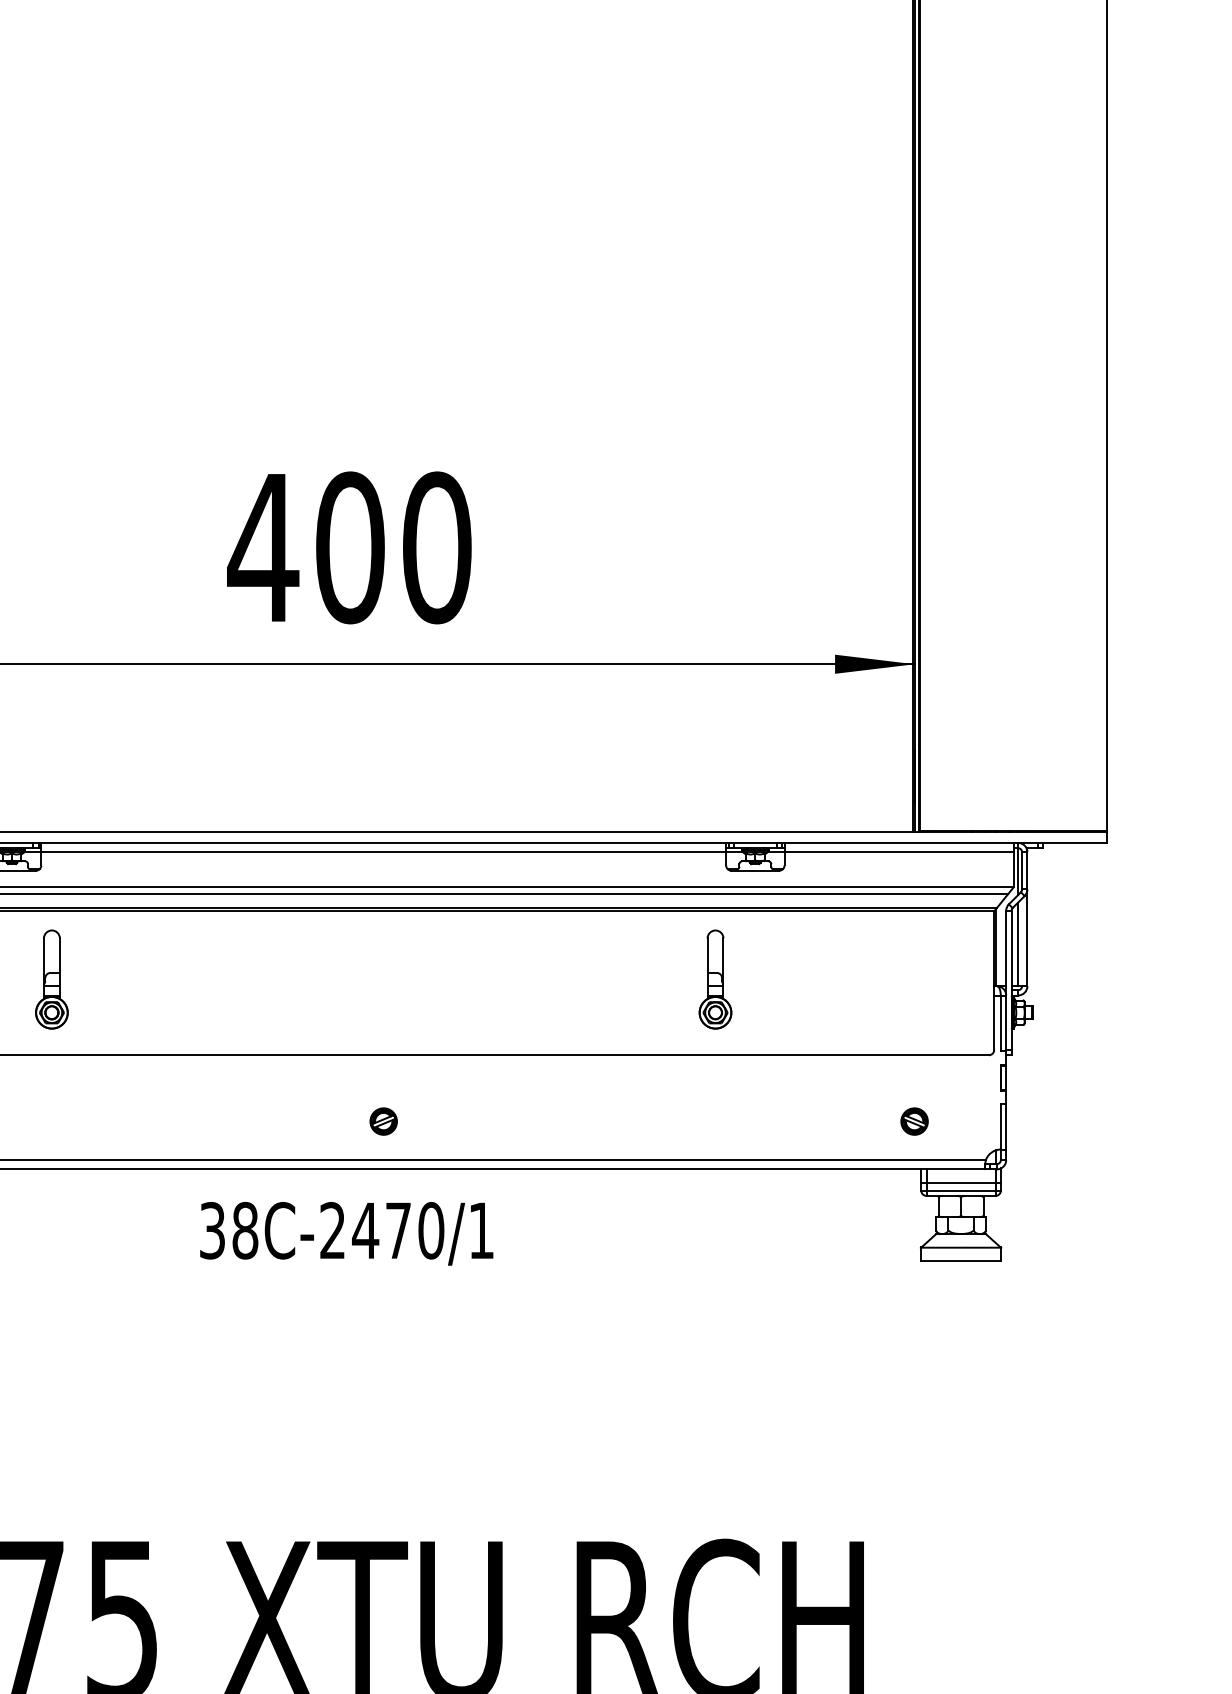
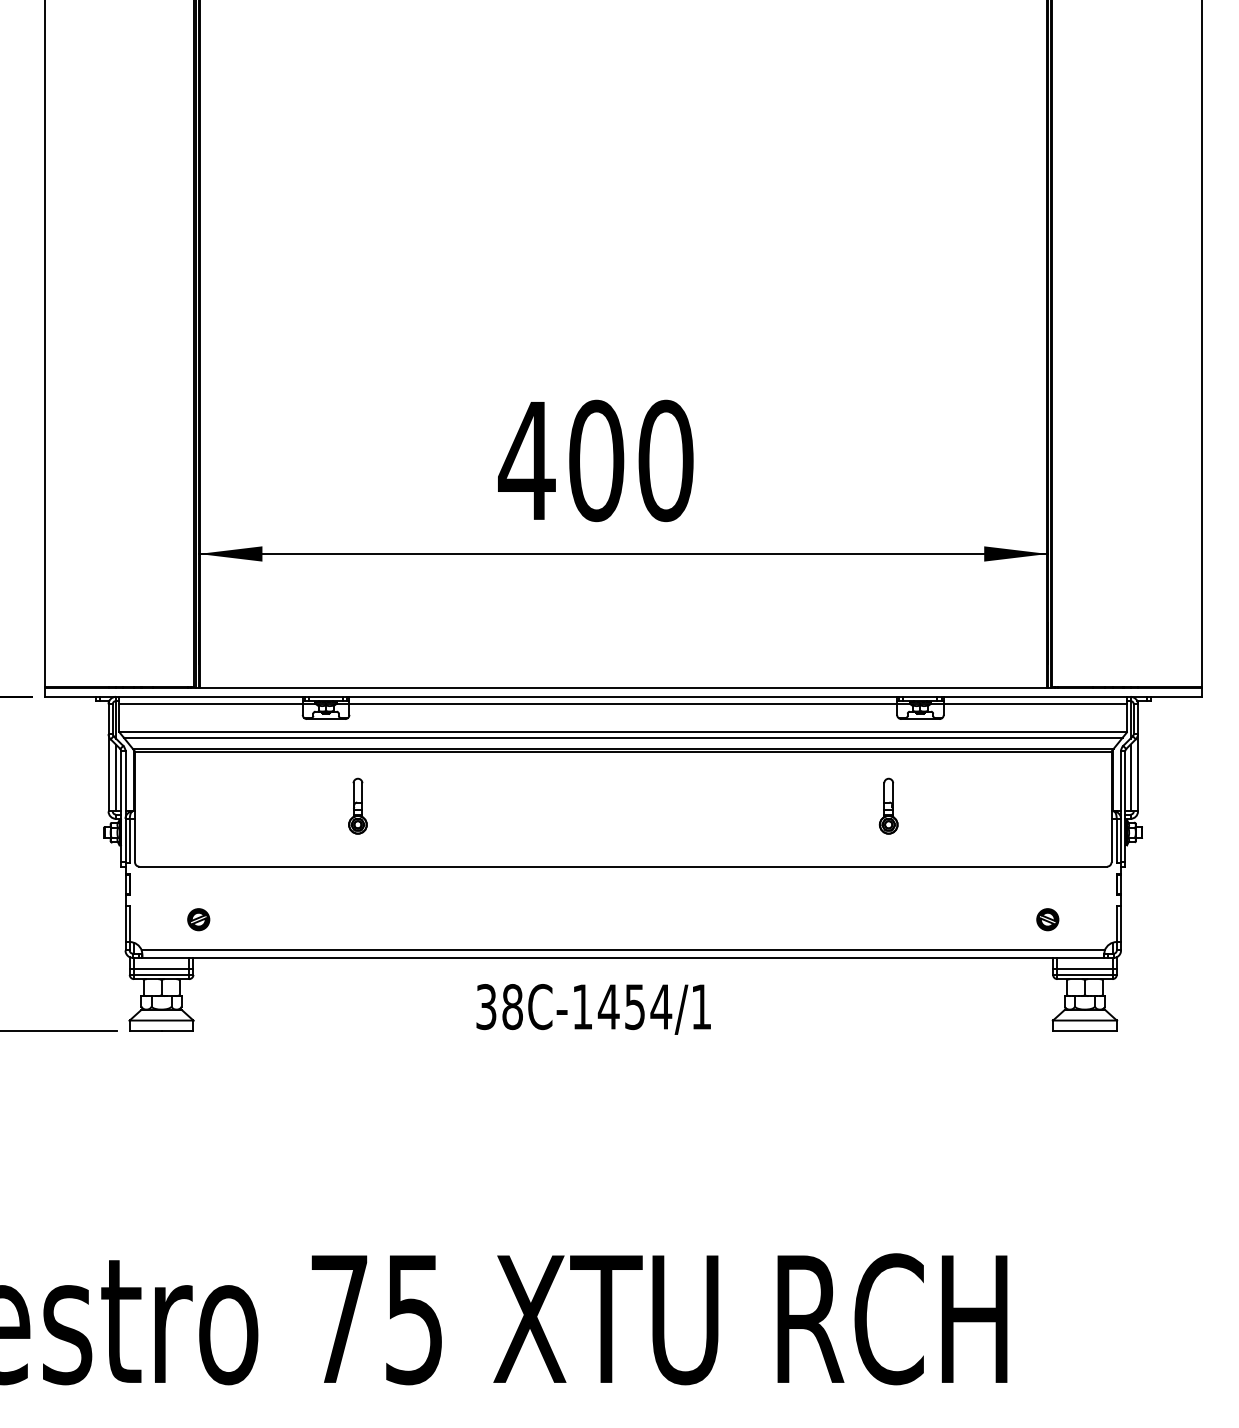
part: (51, 980) -> (357, 806), size x0.7
part: (715, 980) -> (888, 806), size x0.7
part: (382, 1121) -> (622, 919), removed
text: (382, 1231) -> (622, 1007), 38C-2470/1 -> 38C-1454/1

